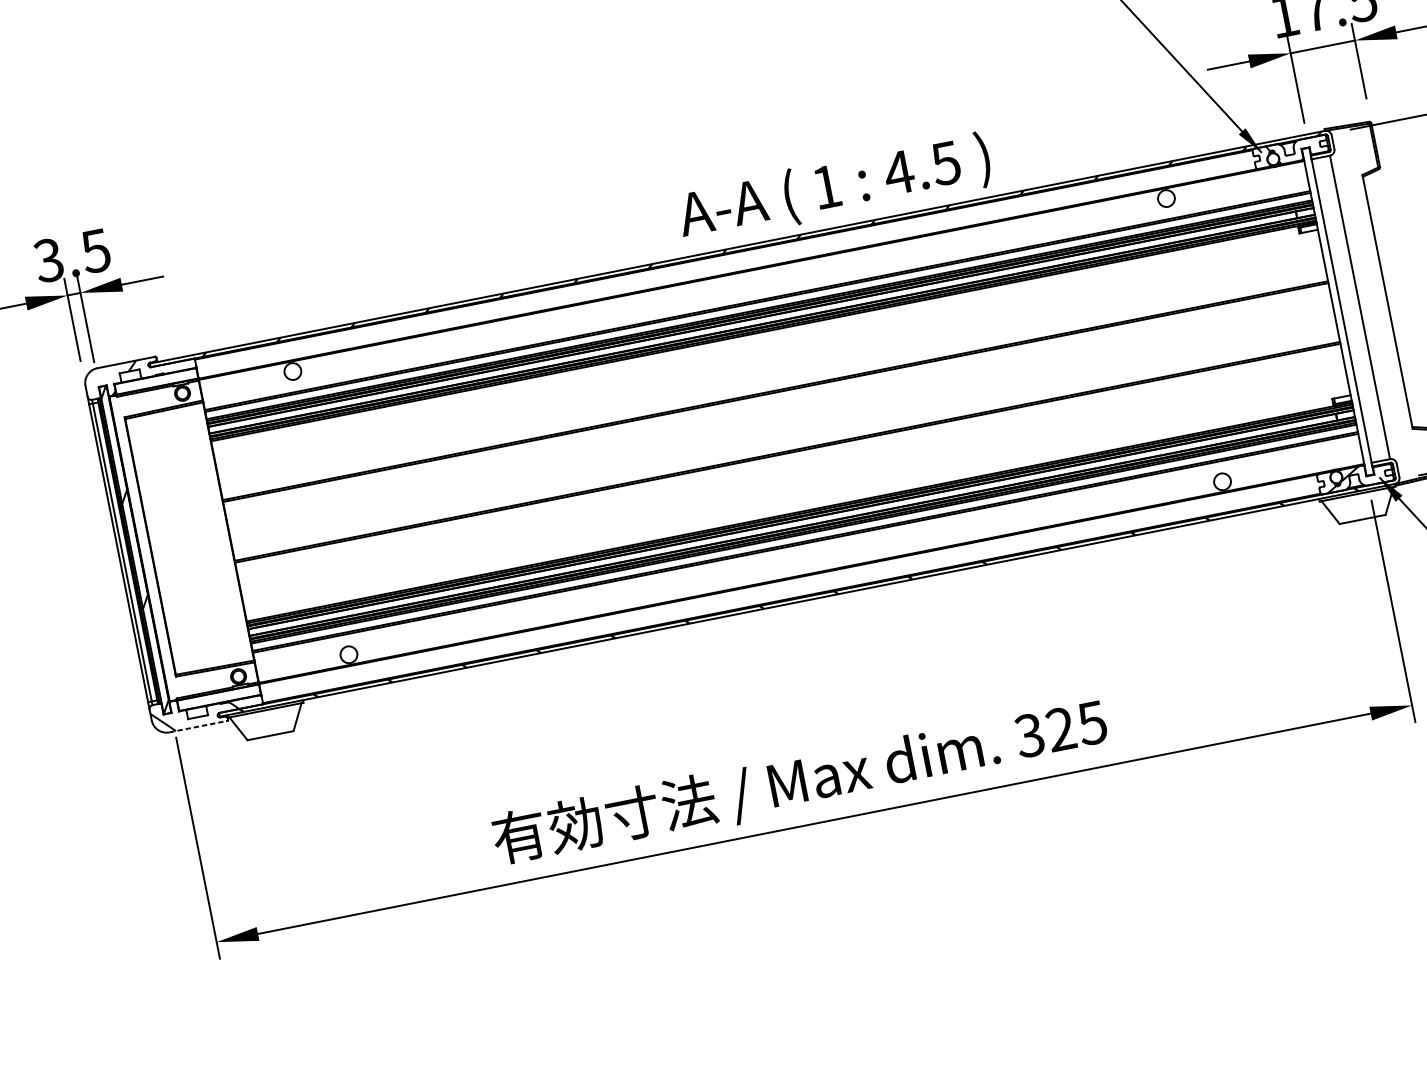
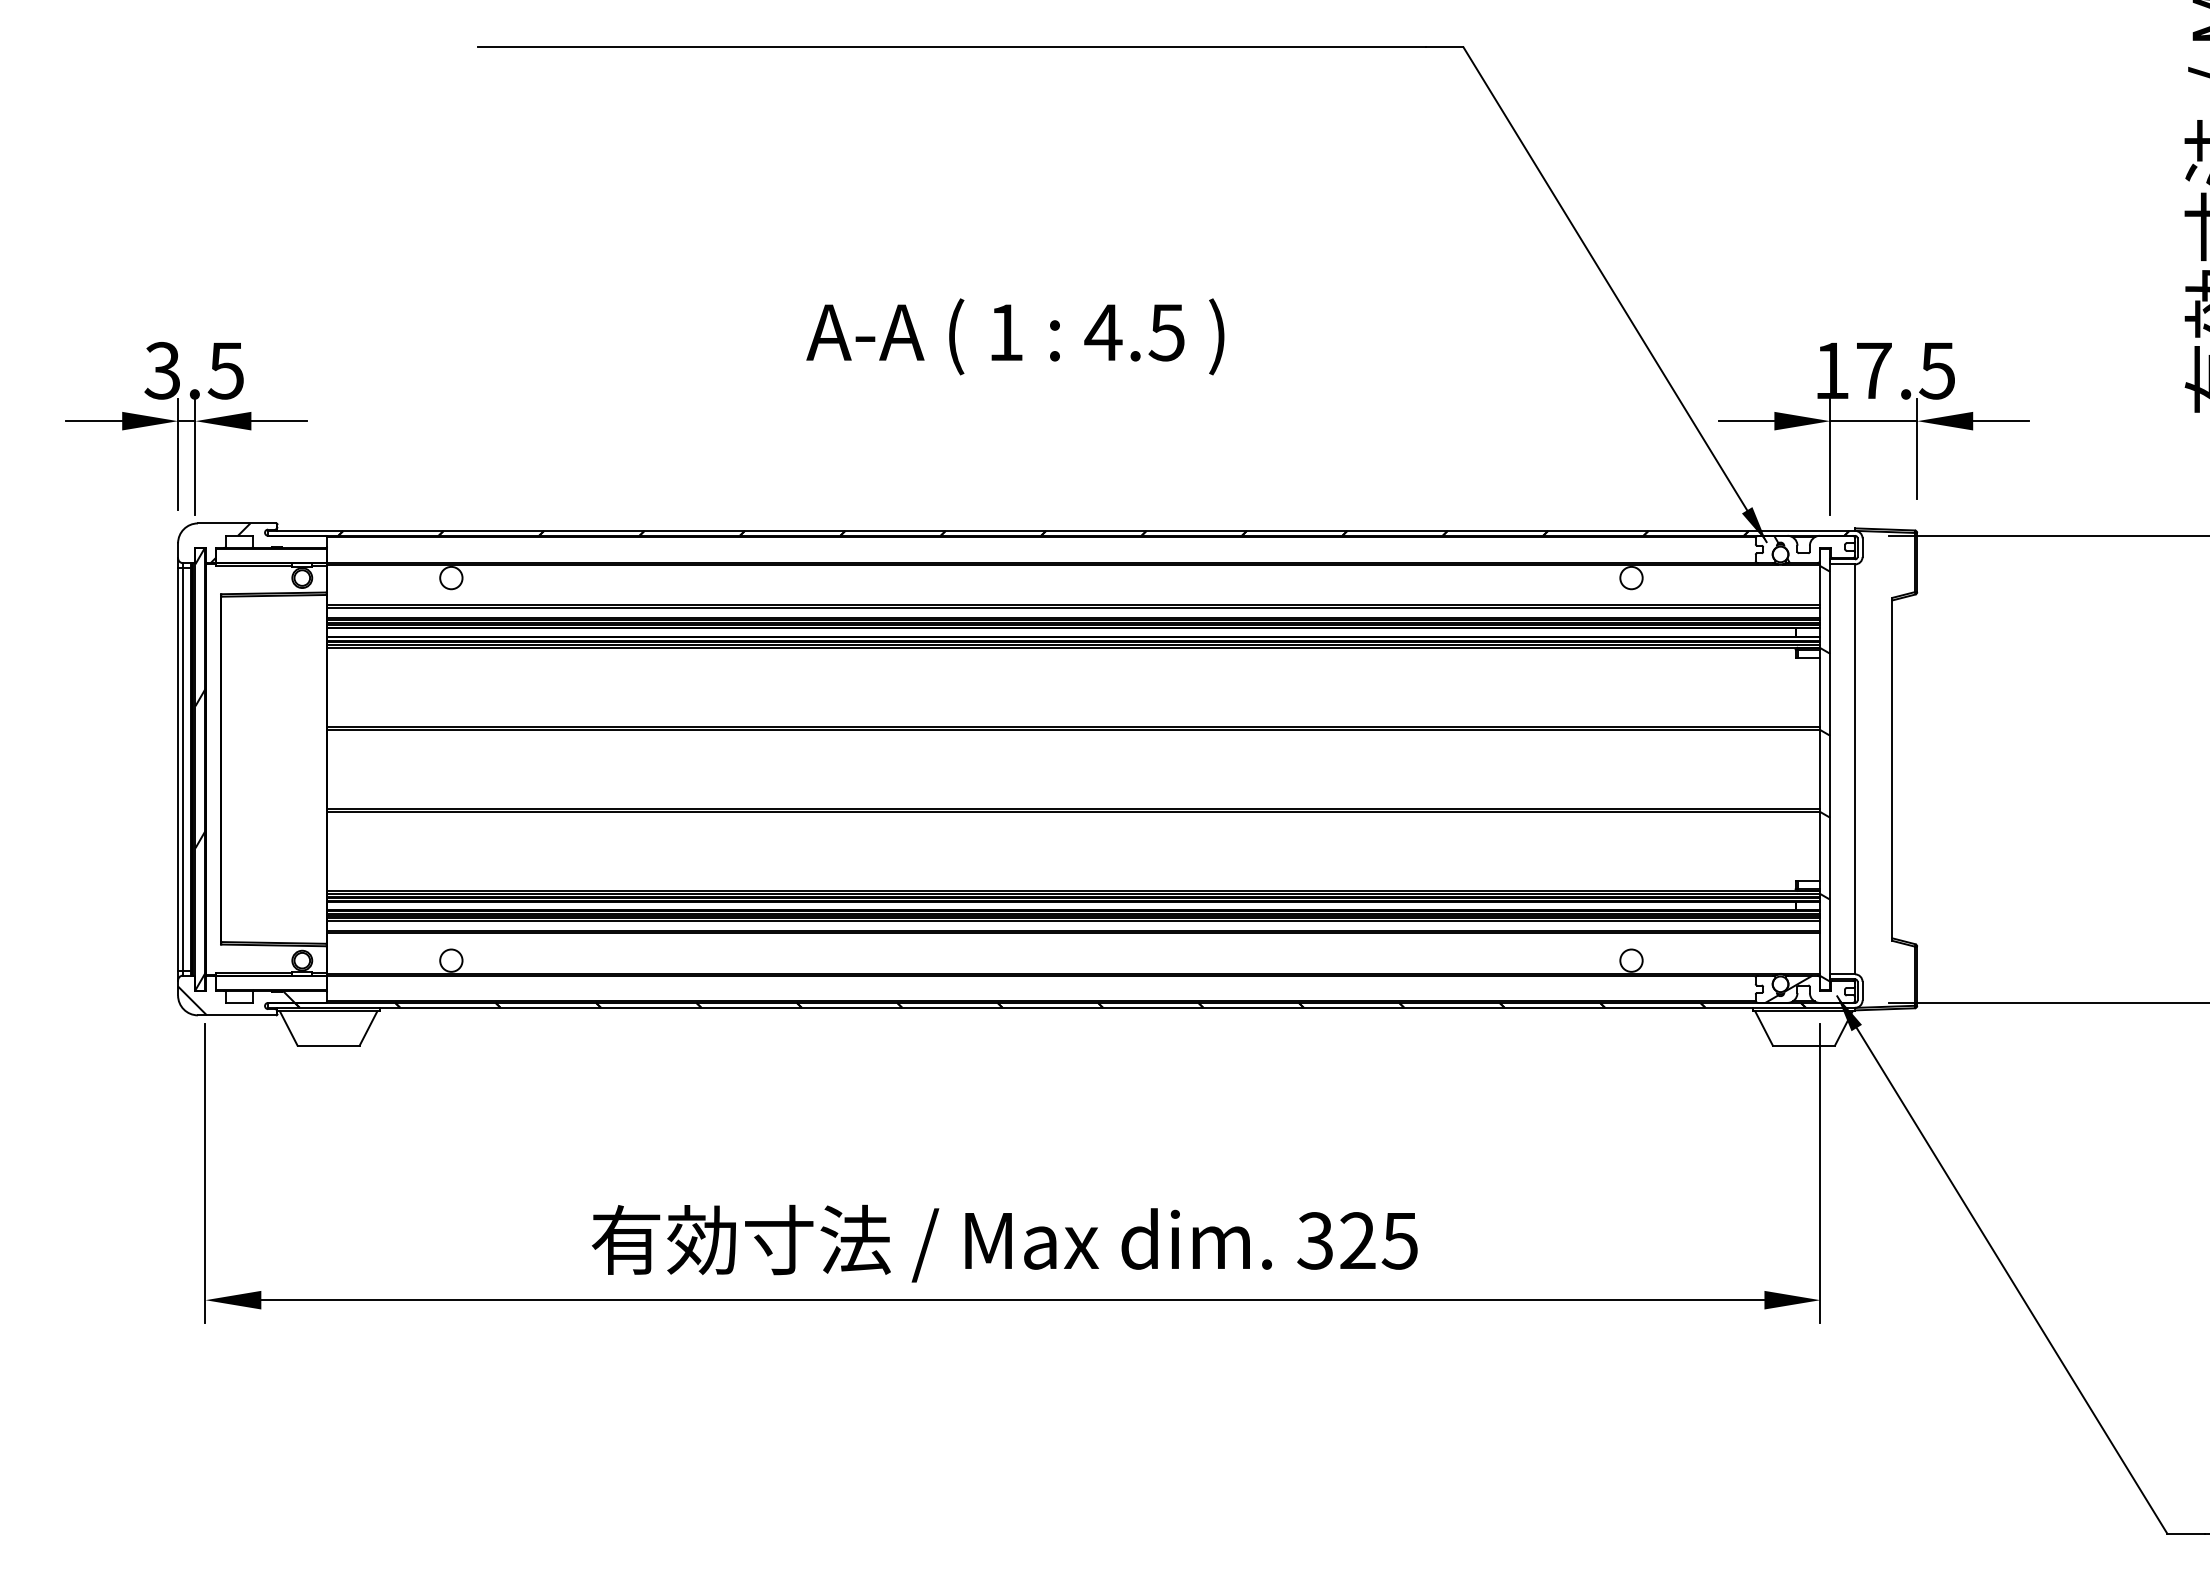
text: (834, 188) -> (1015, 336), moved
hatch: (1338, 314) -> (1825, 773), added
line: (198, 726) -> (237, 1015), dashed -> solid

